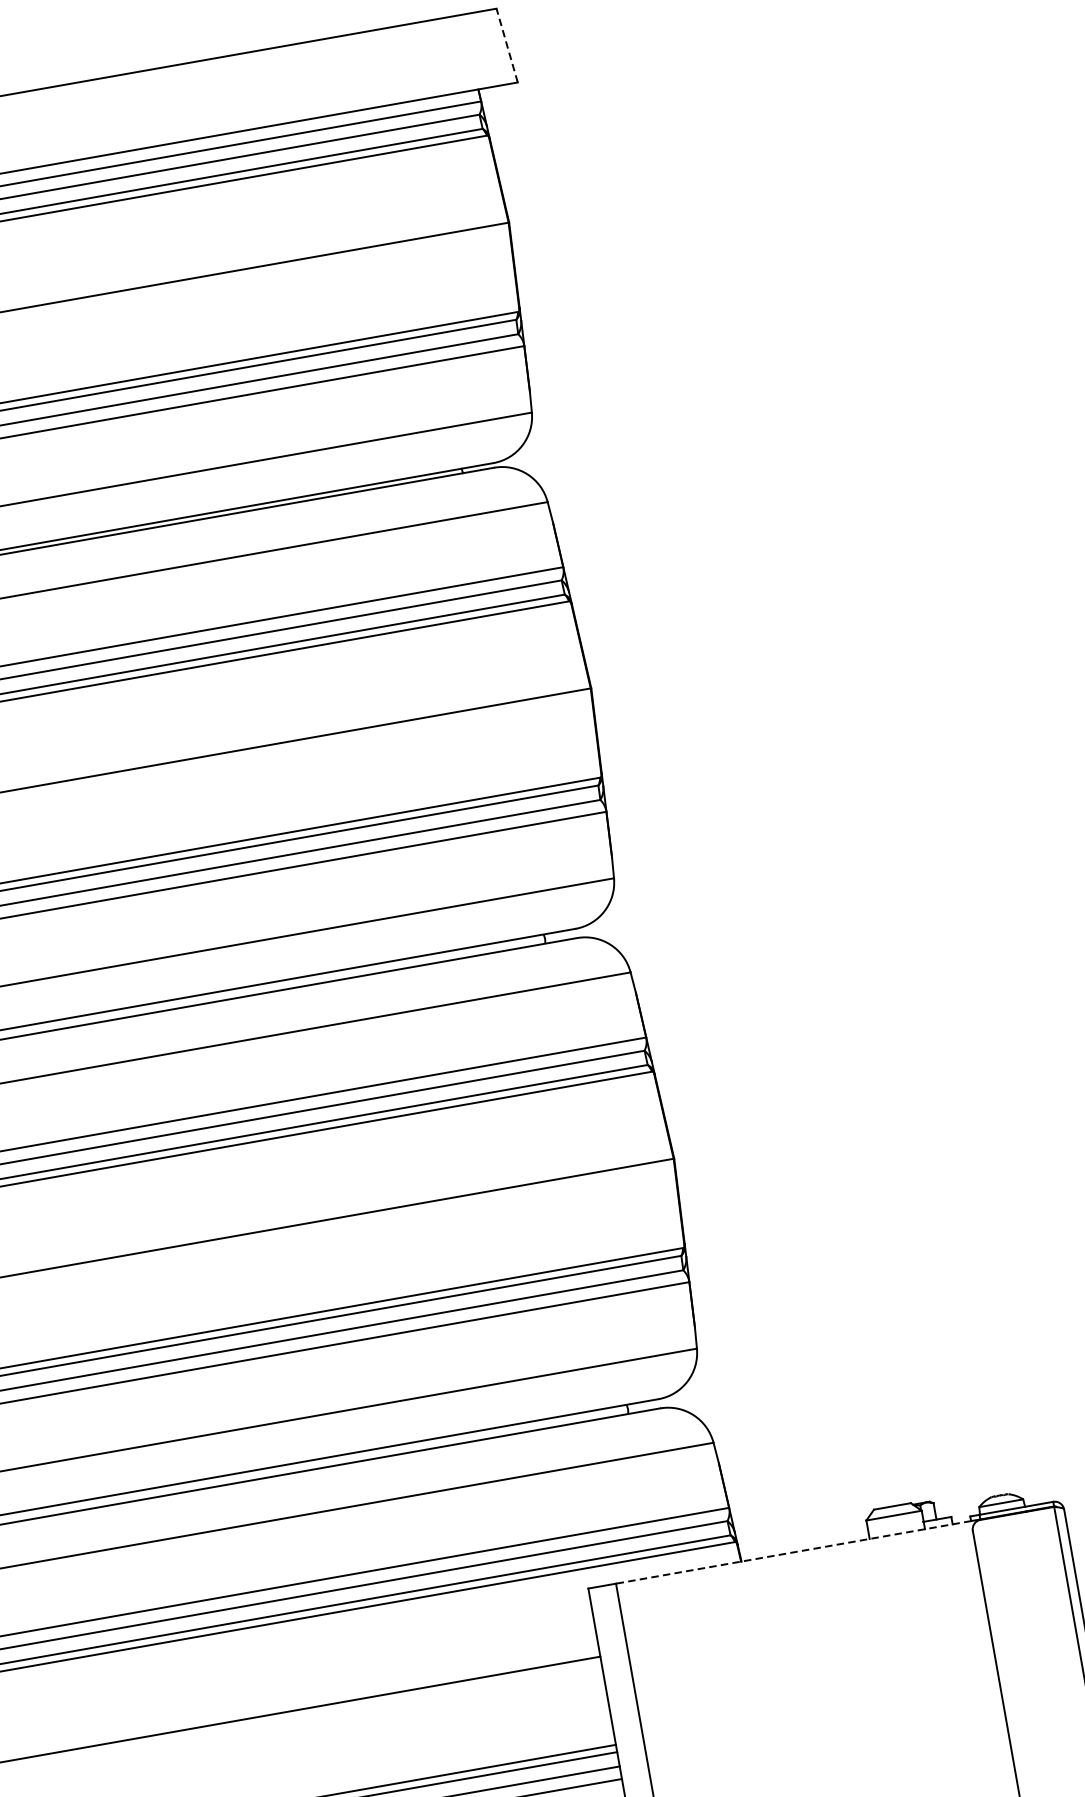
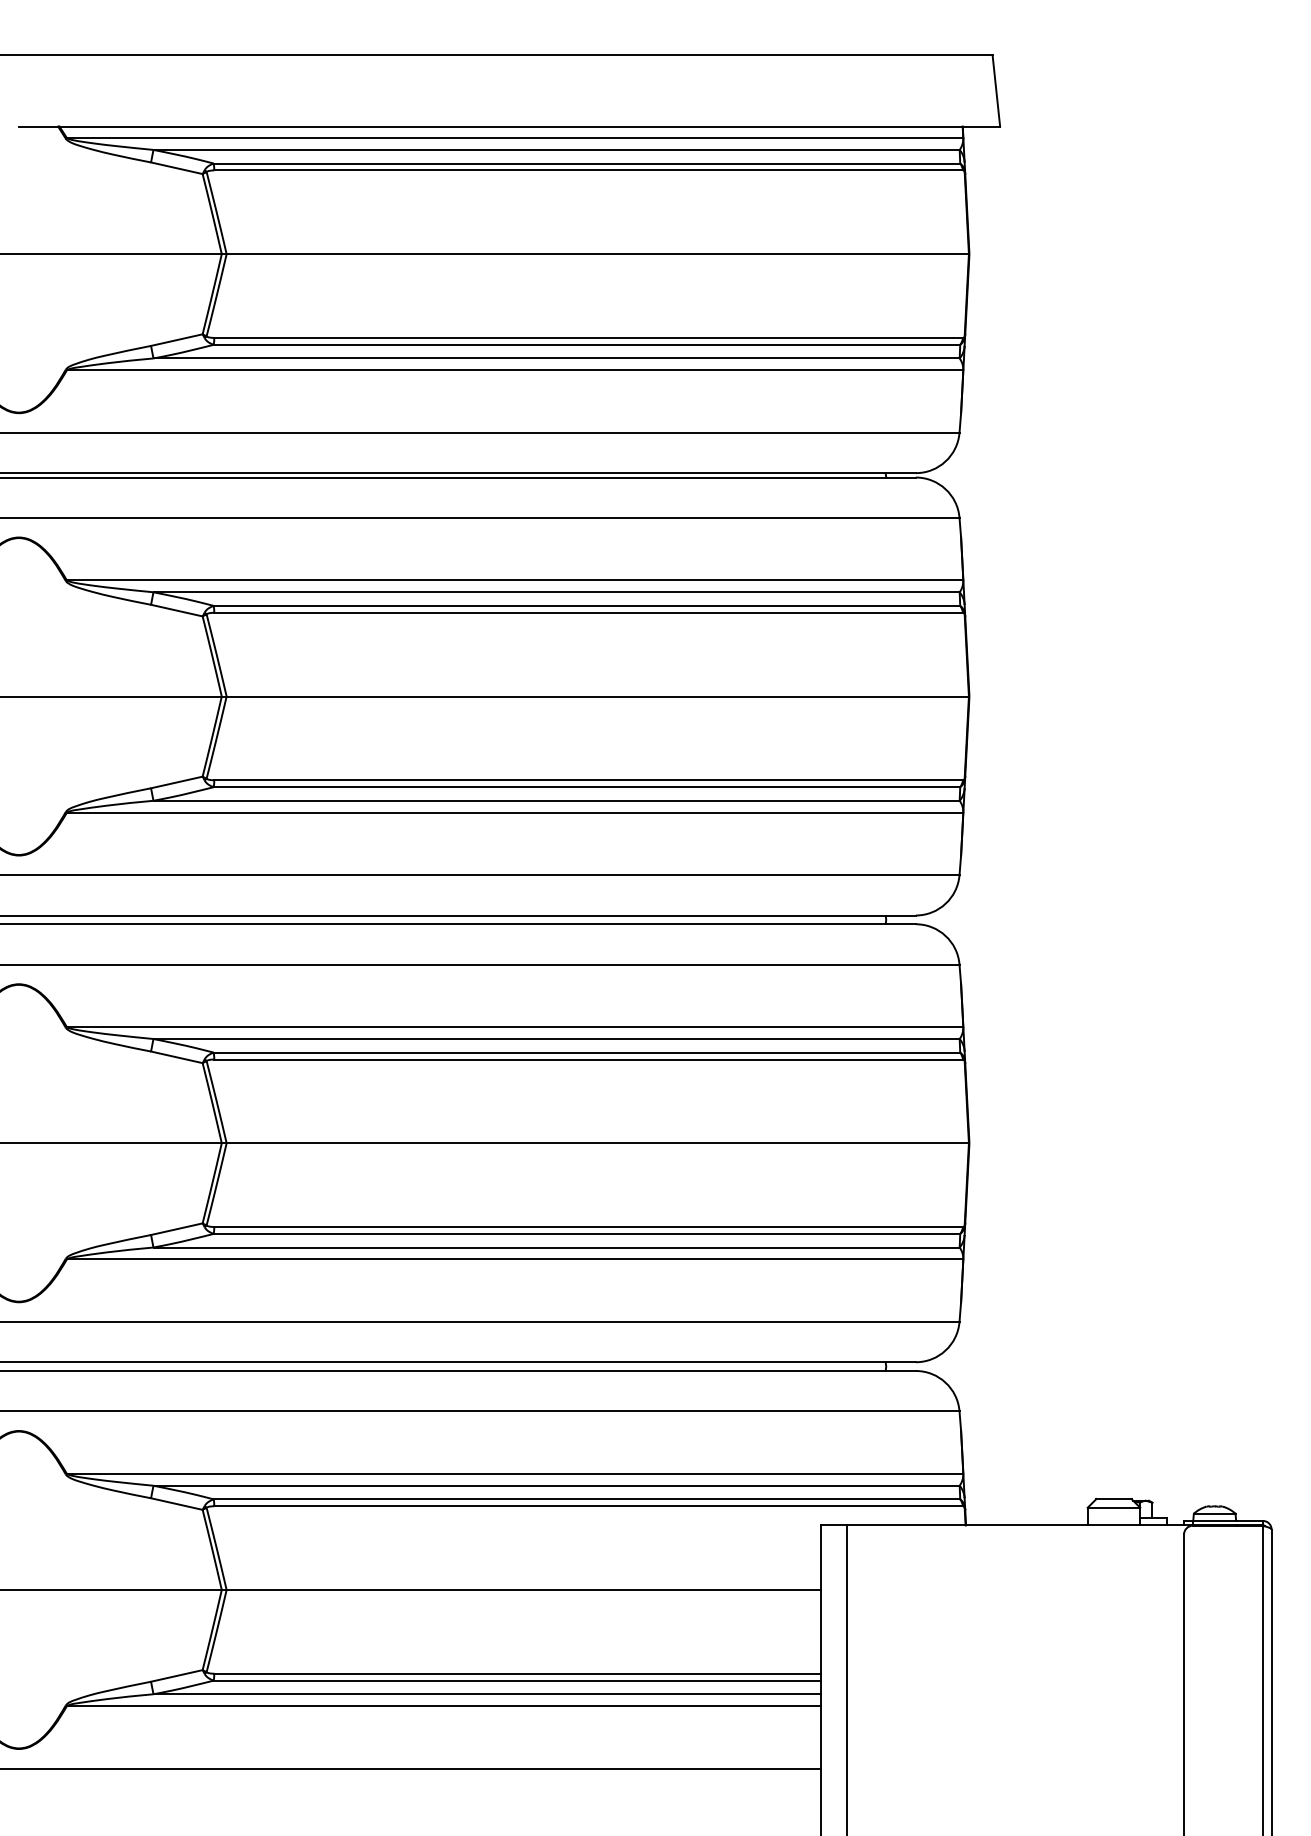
line: (507, 45) -> (996, 90), dashed -> solid
line: (793, 1552) -> (1015, 1525), dashed -> solid

